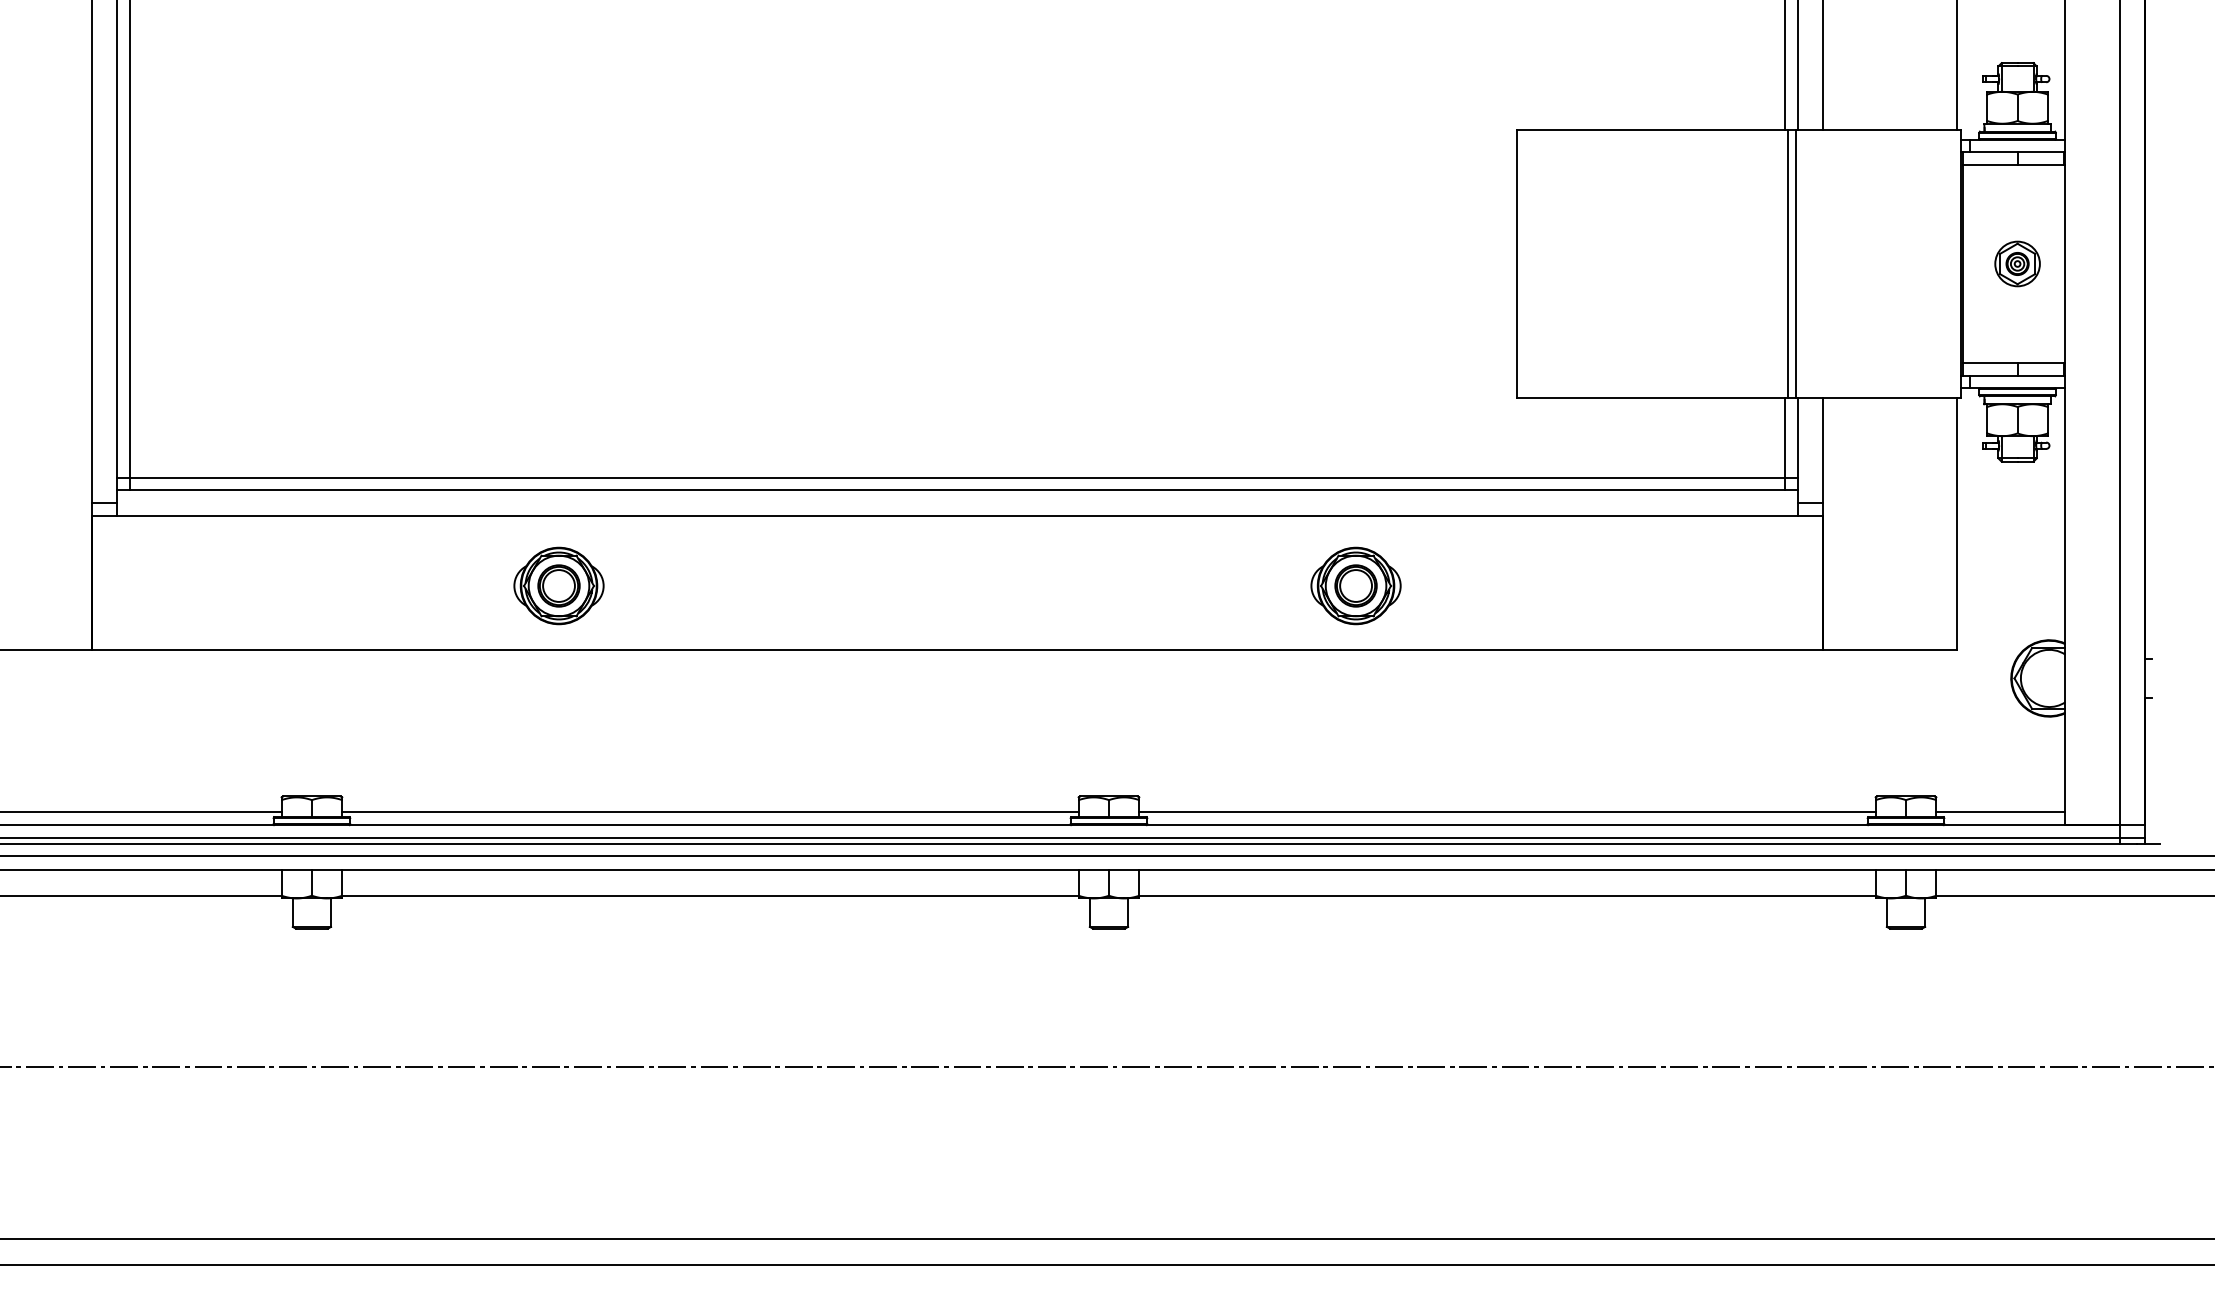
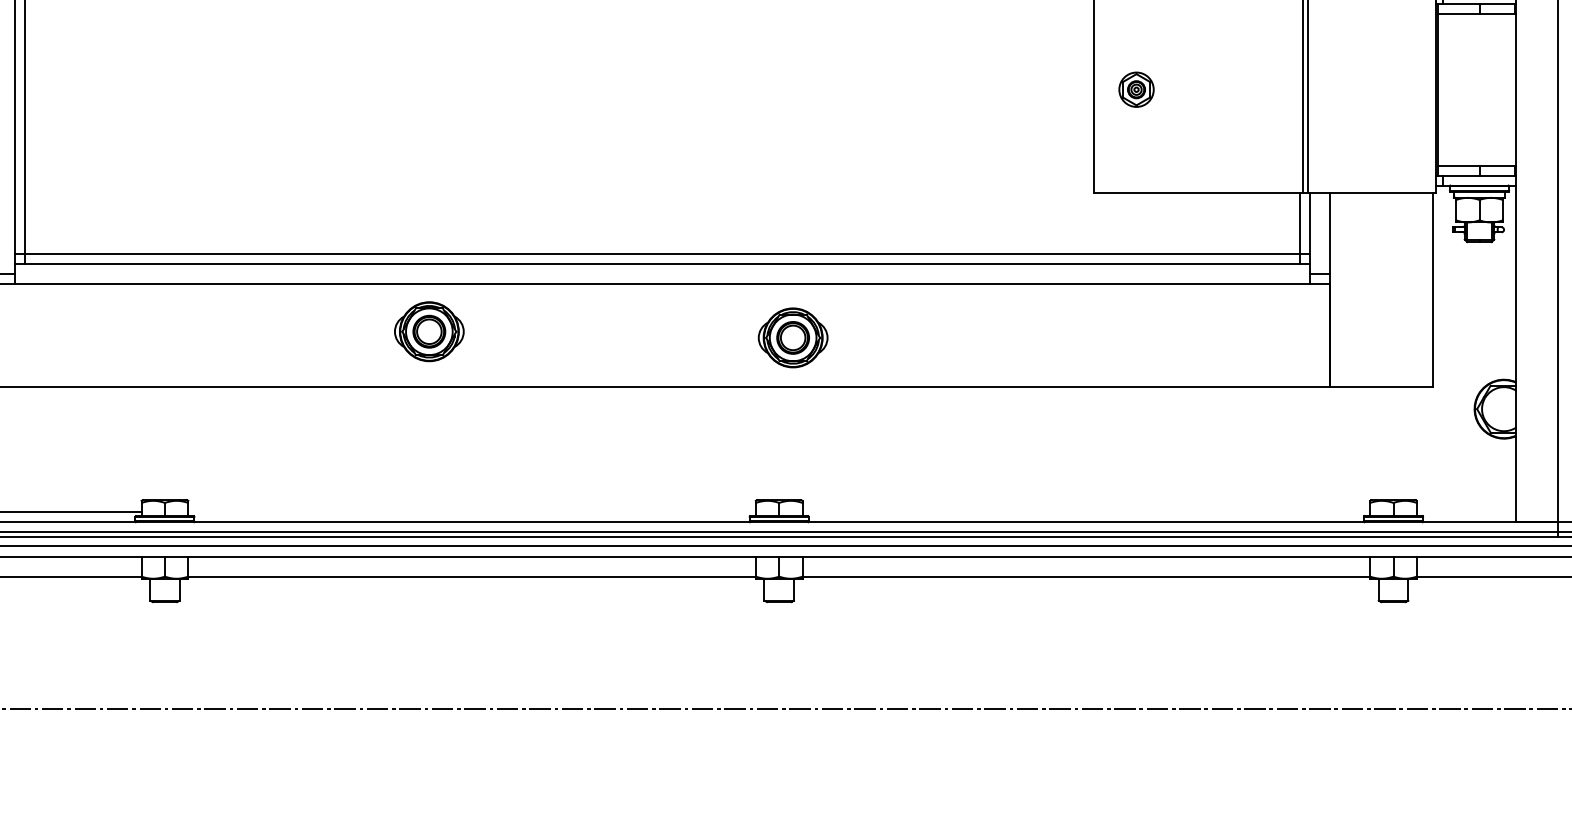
part: (2017, 263) -> (1136, 89), moved
part: (558, 585) -> (428, 331), moved
part: (1355, 585) -> (792, 337), moved
line: (710, 812) -> (472, 512), removed
line: (1507, 812) -> (1086, 512), removed
line: (2000, 812) -> (1466, 512), removed

